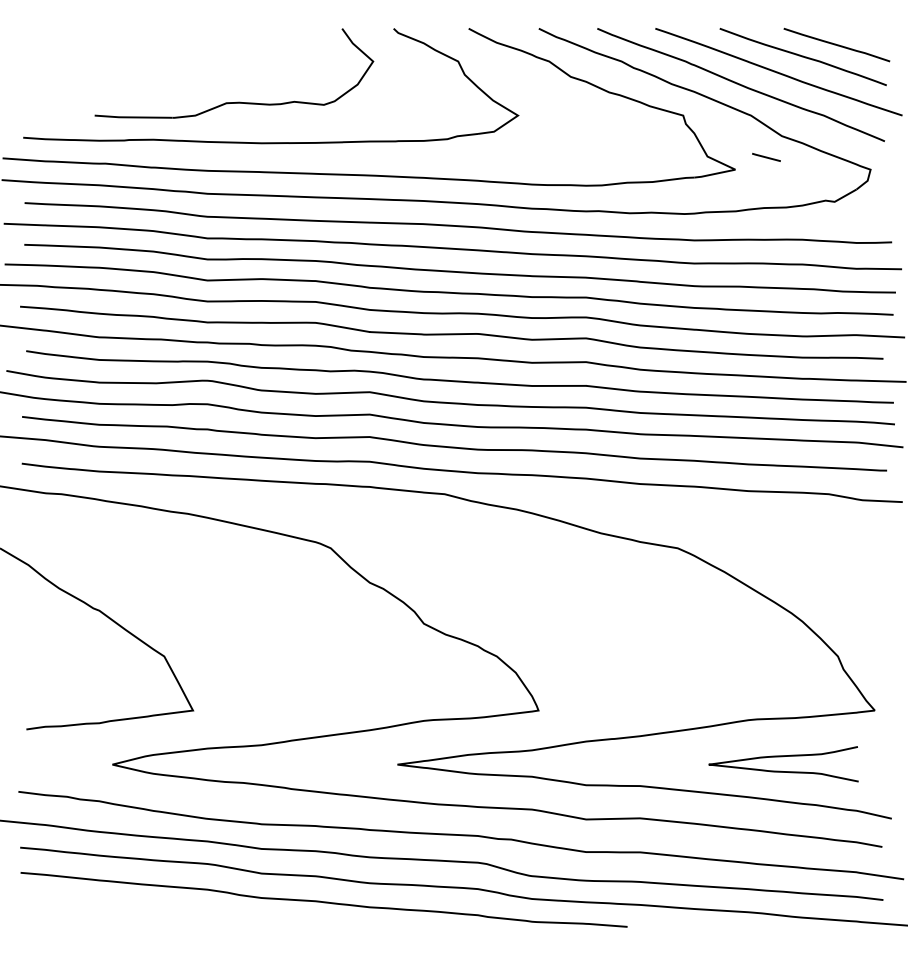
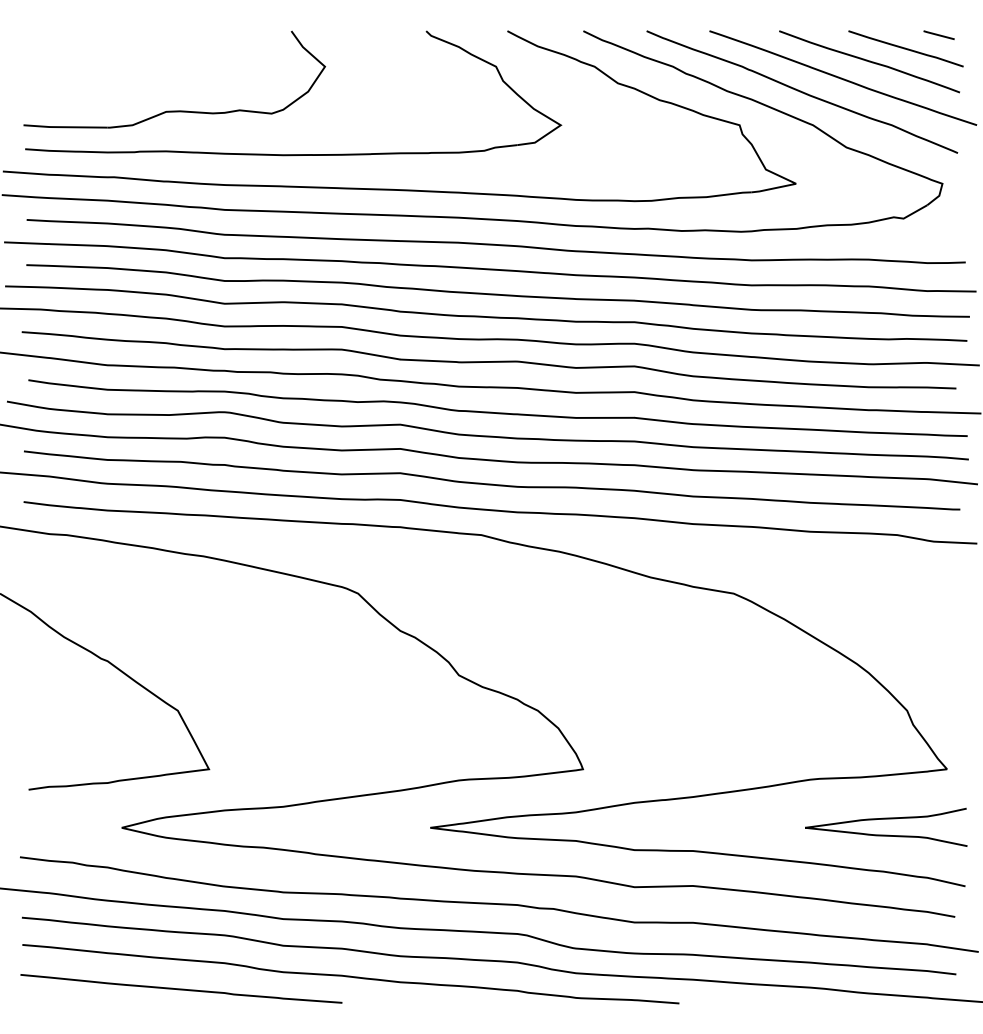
part: (237, 101) -> (178, 109), moved
line: (766, 156) -> (939, 34), moved
curve: (780, 770) -> (882, 834), moved
line: (167, 913) -> (181, 988), added

